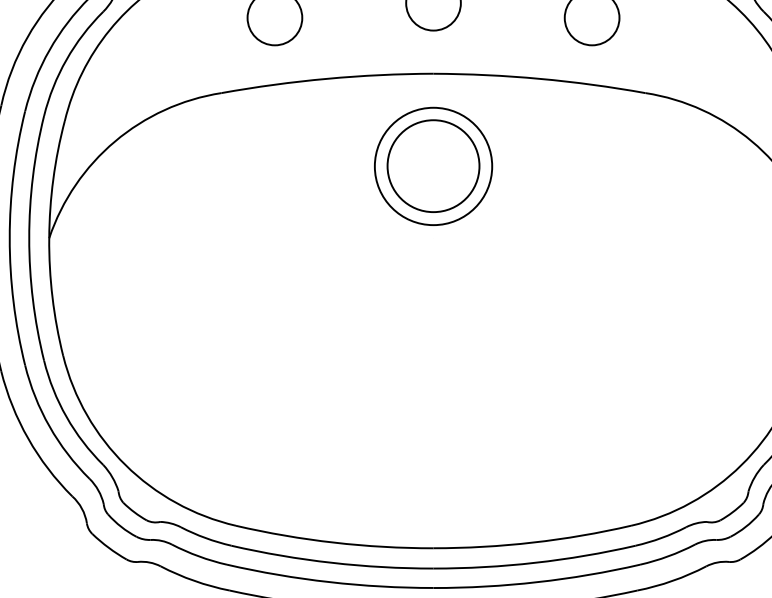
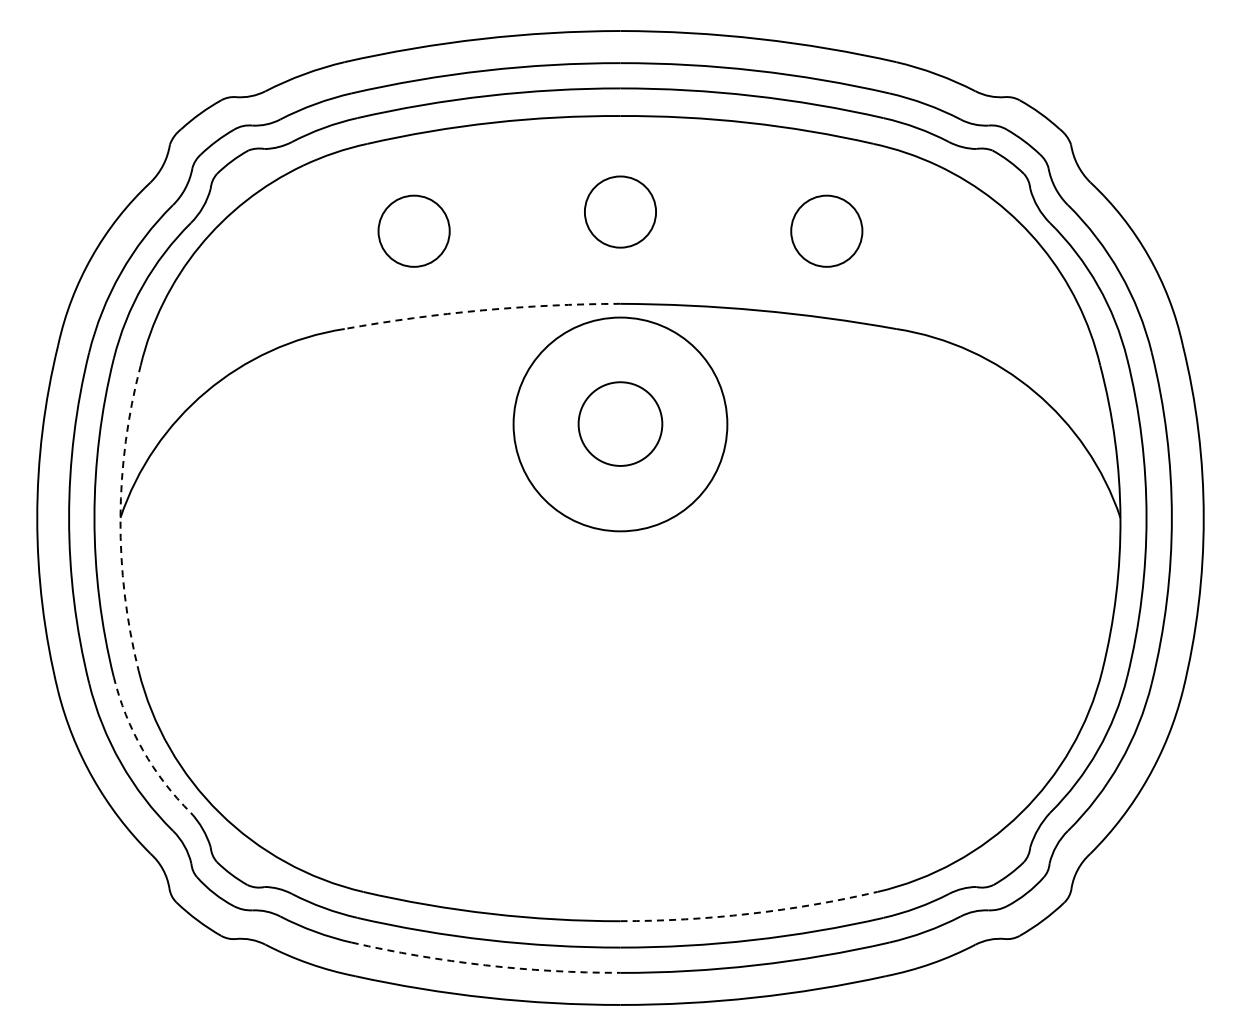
arc: (327, 78) -> (482, 310), solid -> dashed
circle: (433, 165) -> (620, 423), size x0.7
circle: (433, 166) -> (620, 424), size x1.4
arc: (49, 237) -> (120, 517), solid -> dashed
arc: (66, 417) -> (142, 750), solid -> dashed
arc: (532, 542) -> (749, 913), solid -> dashed
arc: (329, 582) -> (485, 965), solid -> dashed

